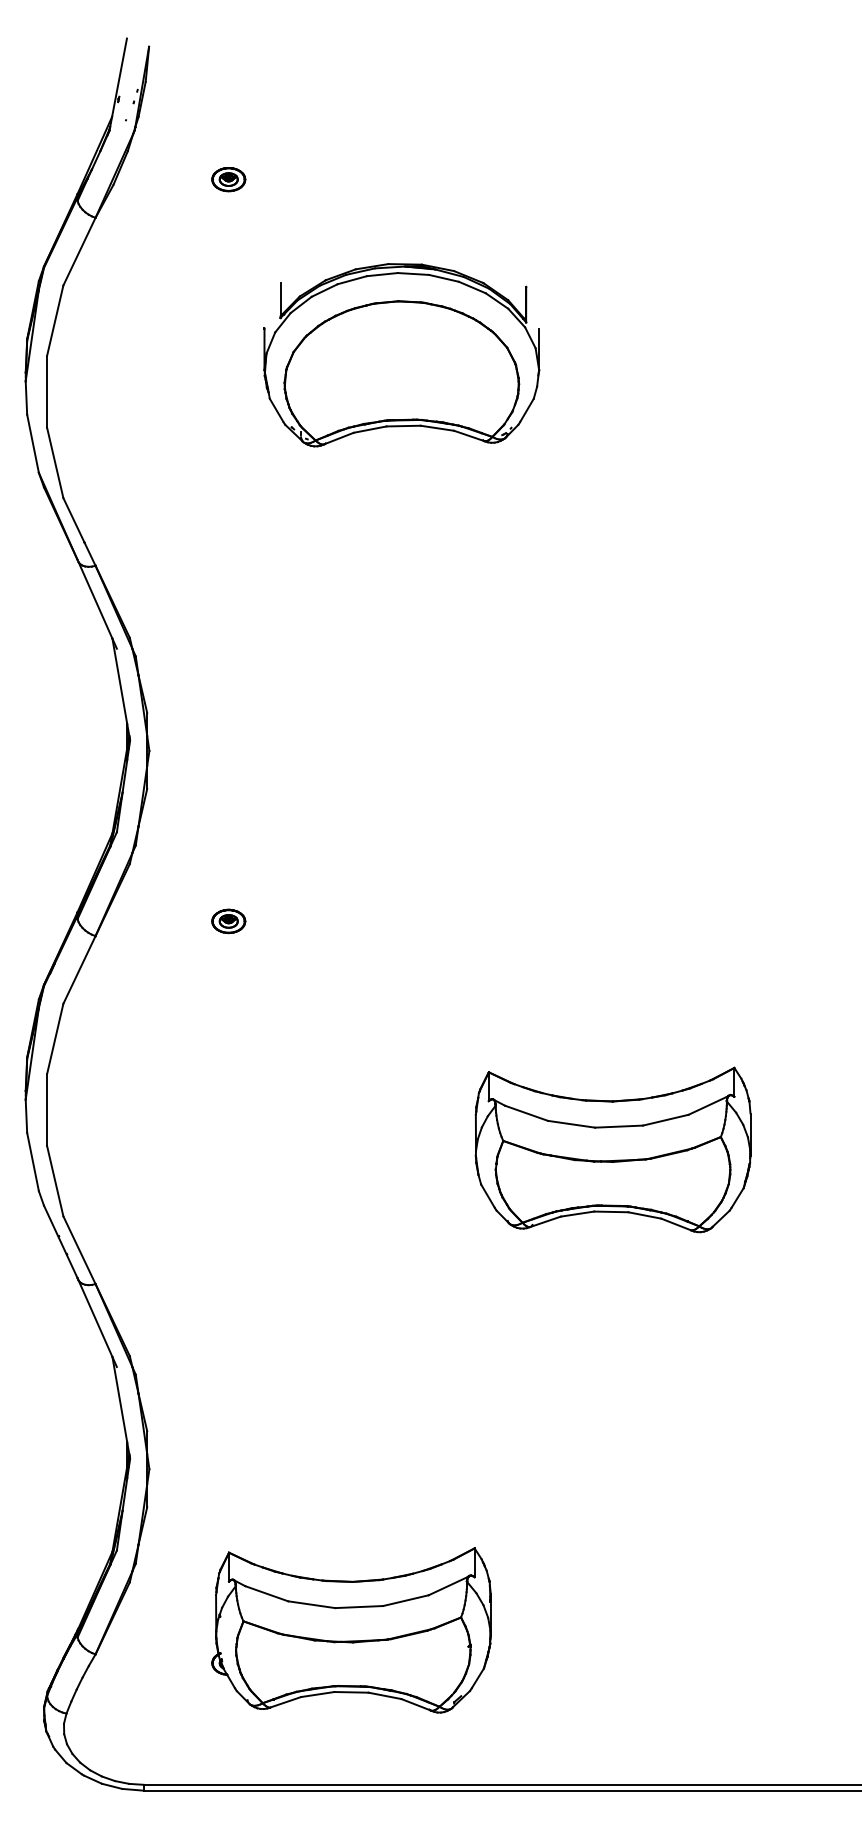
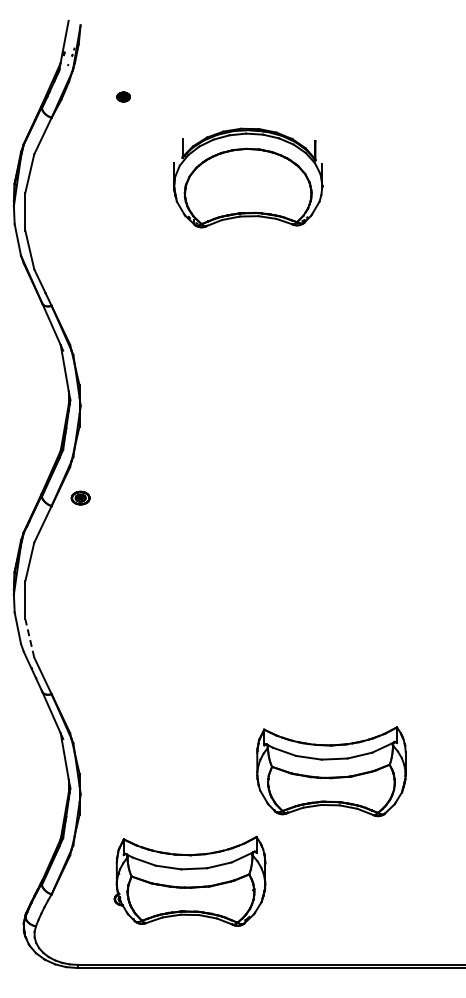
part: (228, 178) -> (123, 96), size x0.7
part: (402, 354) -> (248, 177), moved
part: (228, 920) -> (80, 497), moved
part: (613, 1149) -> (331, 771), moved
line: (54, 1181) -> (29, 638), solid -> dashed

